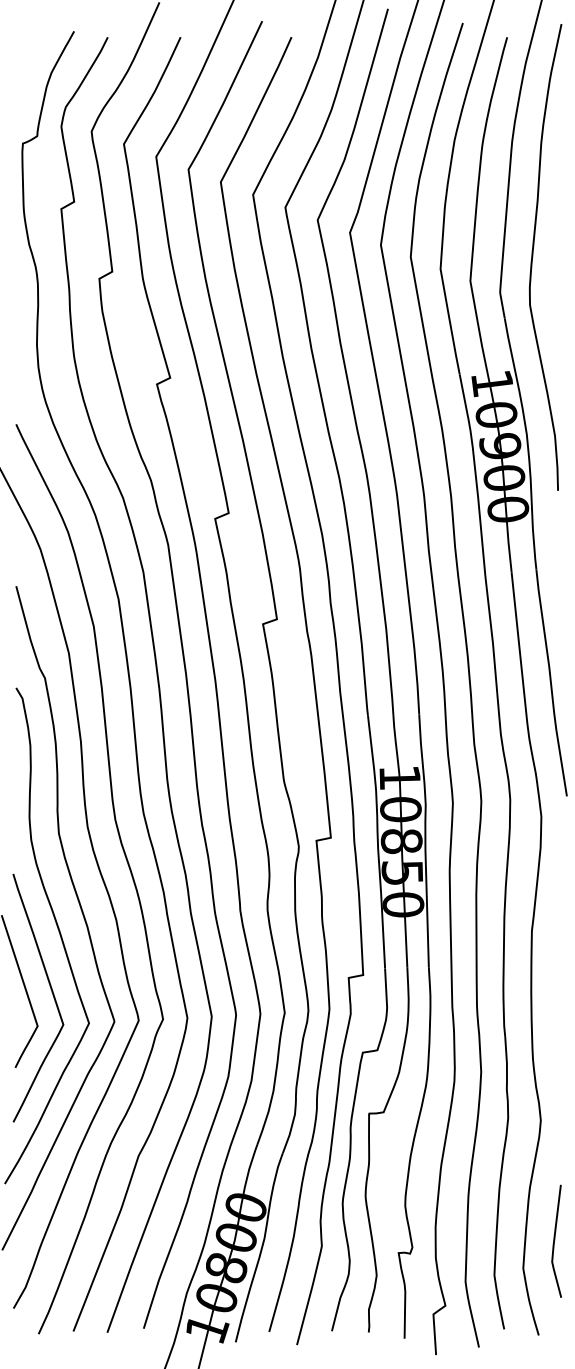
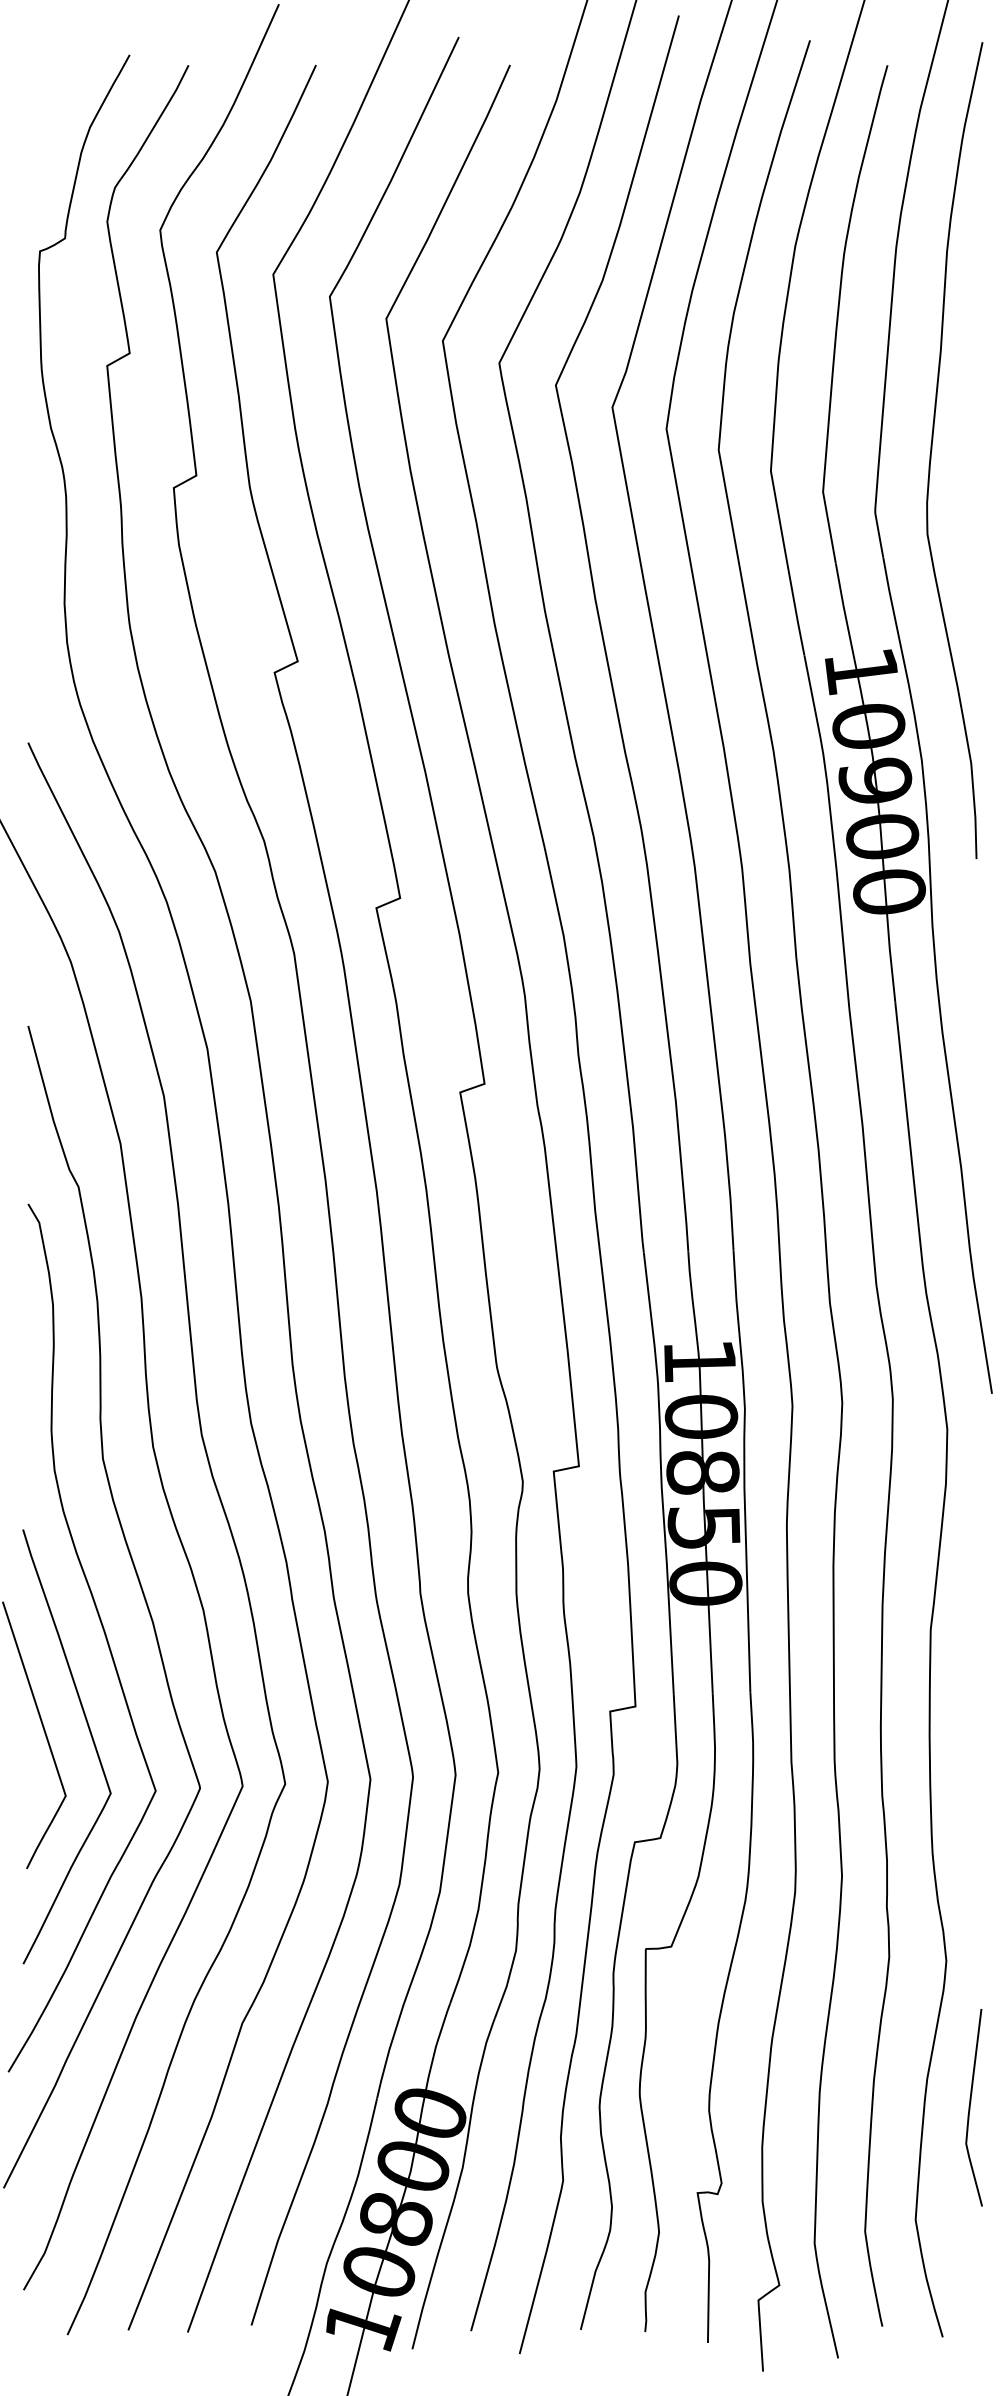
curve: (555, 1240) -> (972, 2106), moved

